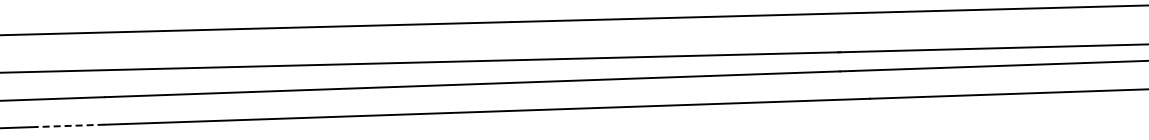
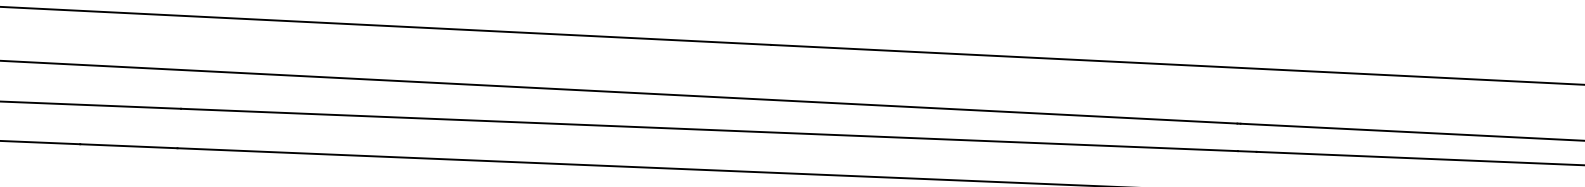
line: (70, 125) -> (128, 145), dashed -> solid

